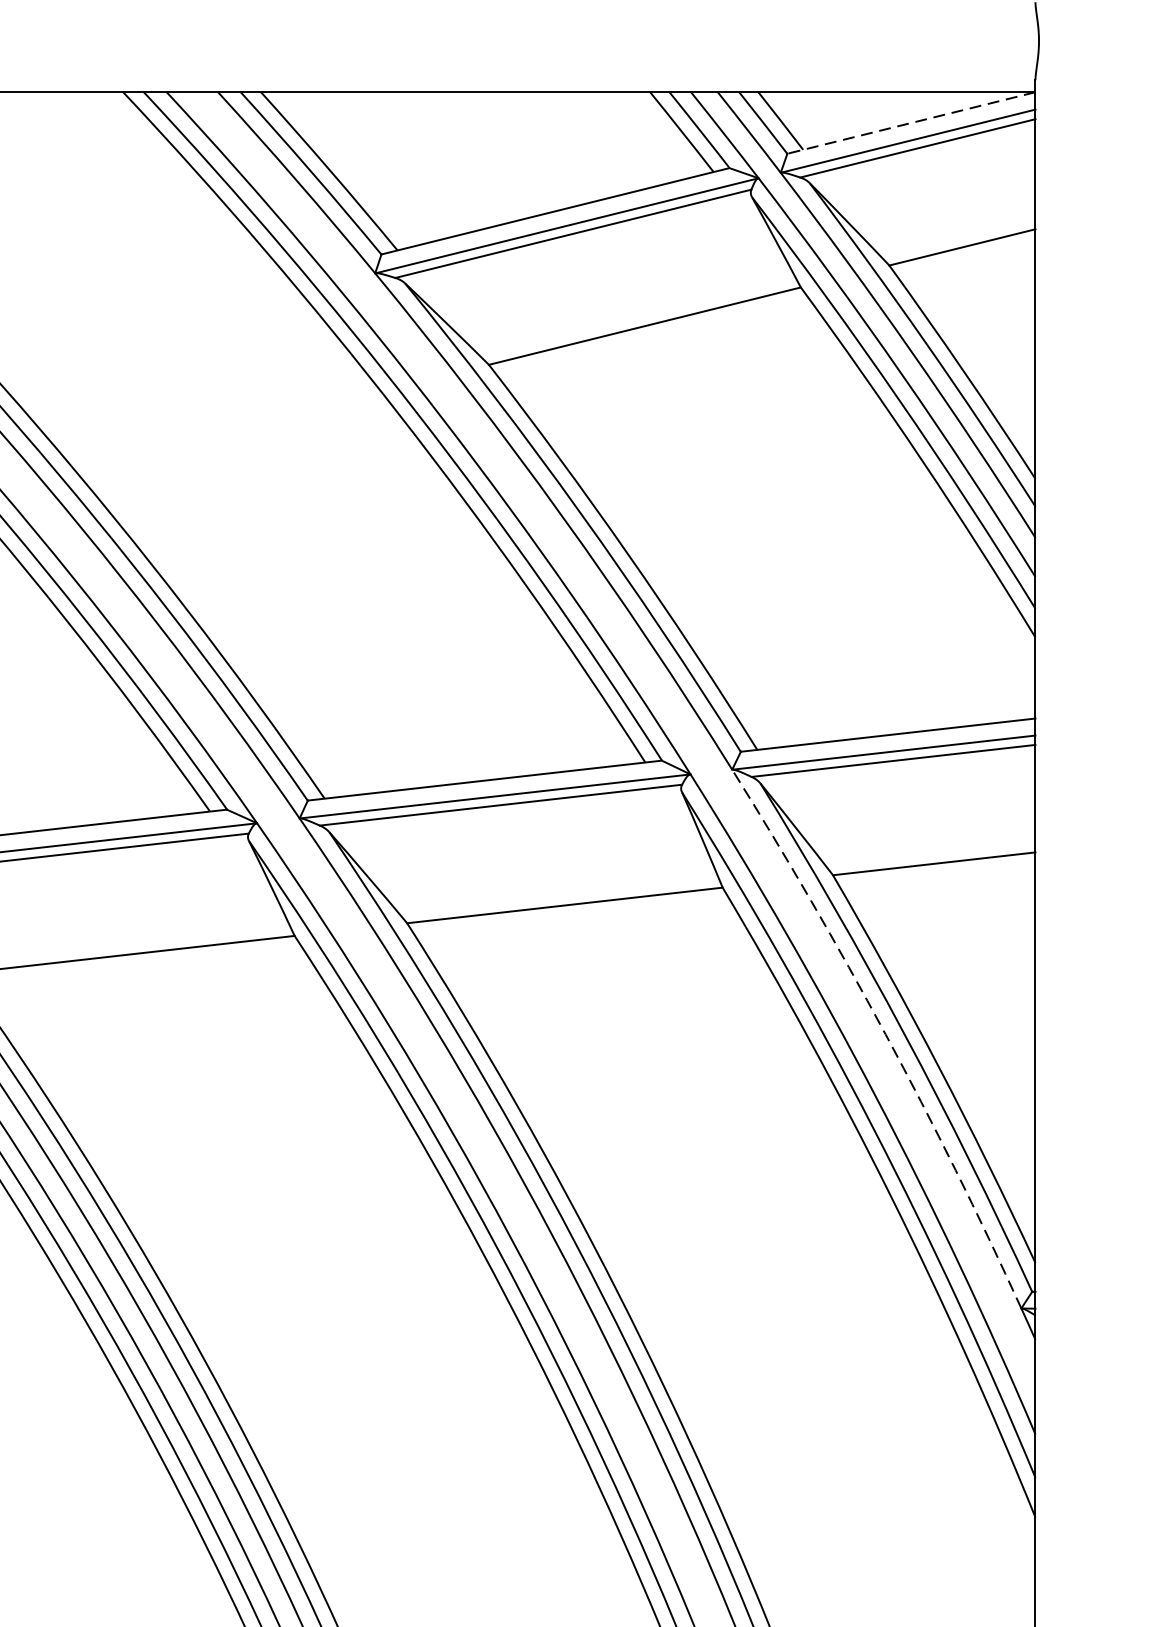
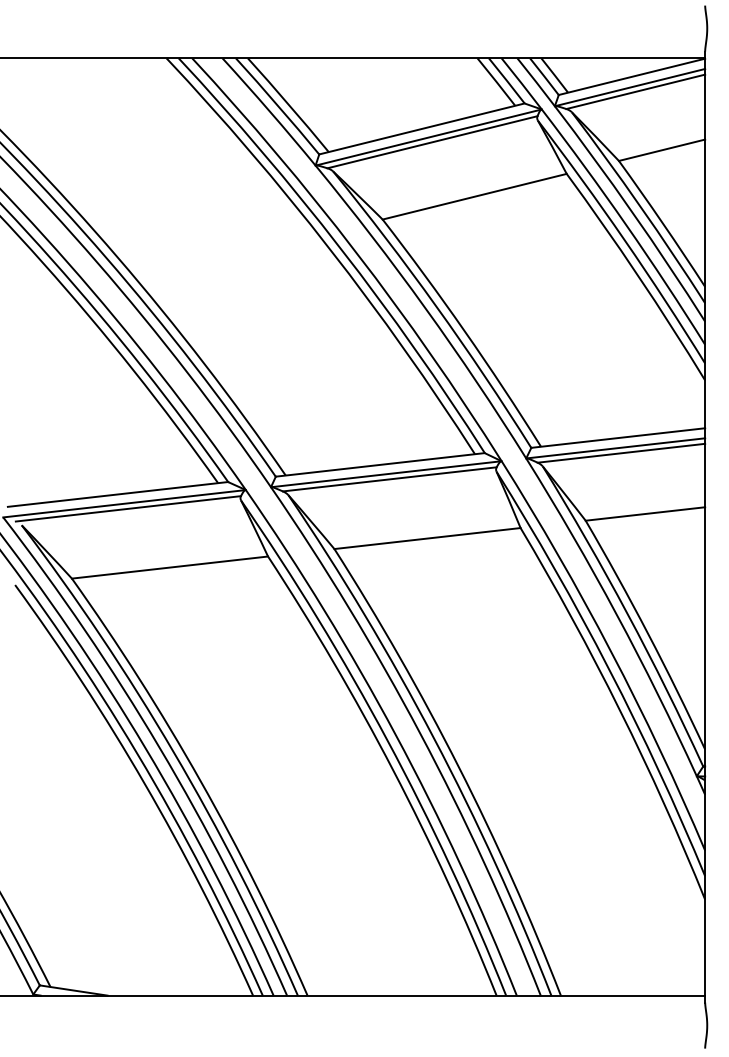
line: (910, 122) -> (631, 76), dashed -> solid
arc: (885, 1034) -> (616, 614), dashed -> solid

